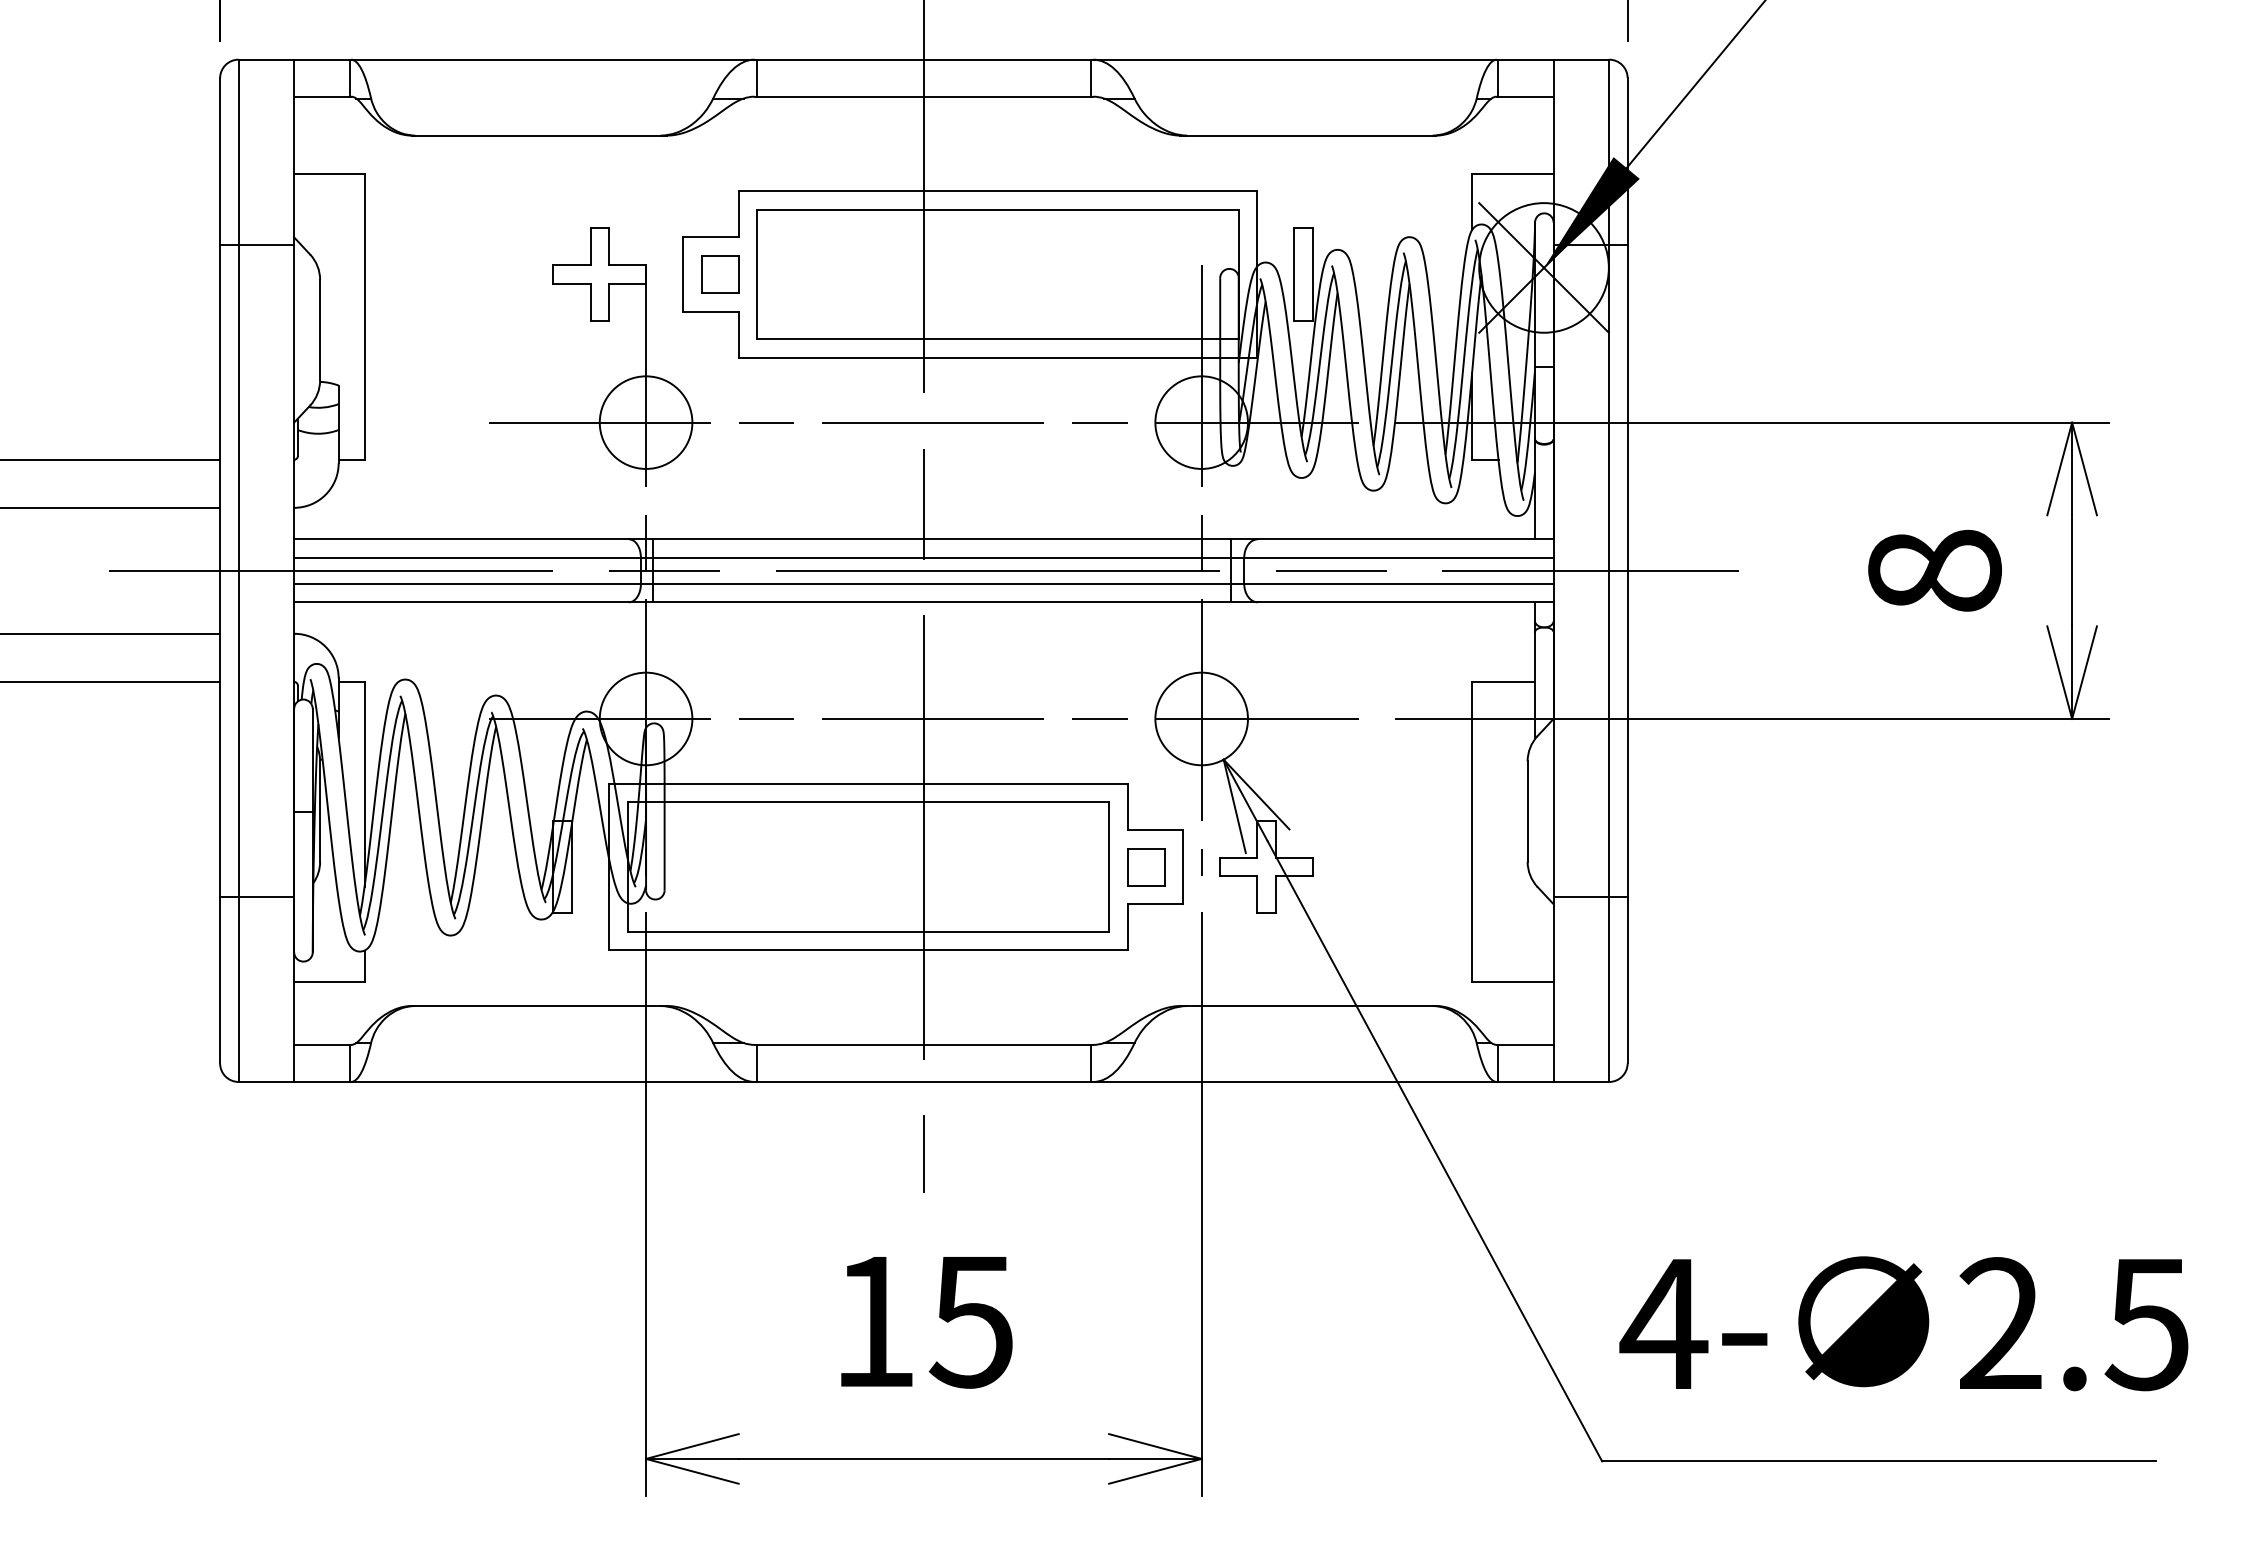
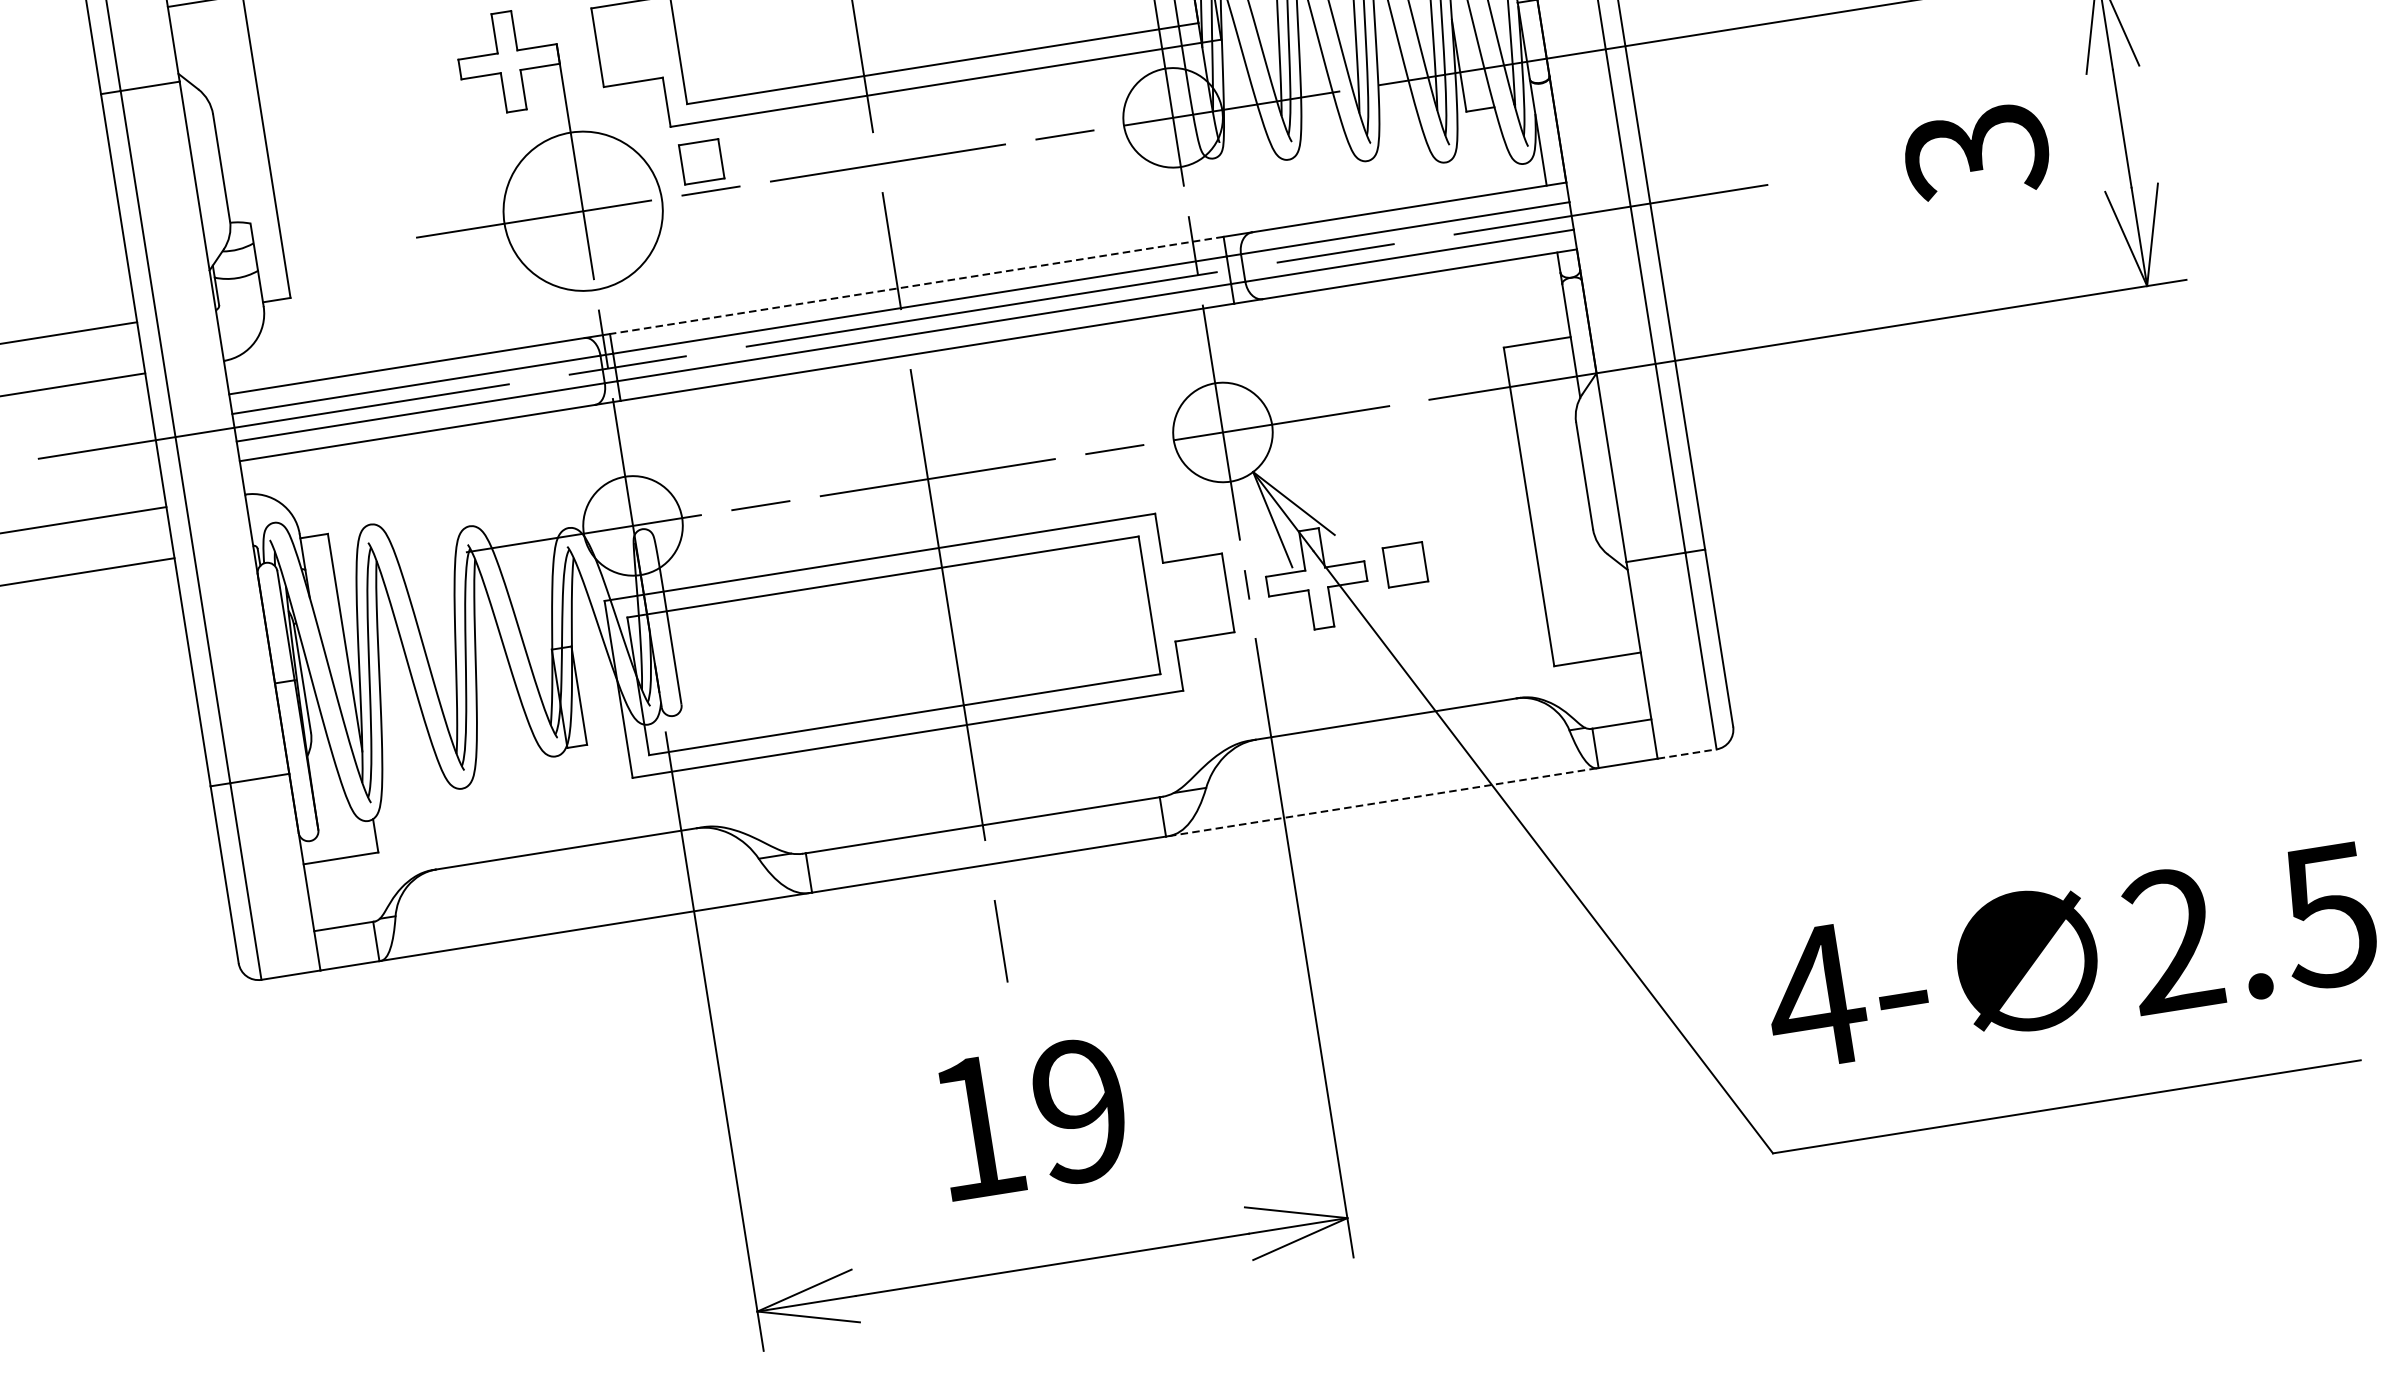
part: (720, 274) -> (702, 161), moved
circle: (645, 422) -> (582, 211), size x1.6
line: (941, 539) -> (916, 285), solid -> dashed
text: (1934, 571) -> (1976, 152), 8 -> 3
part: (1146, 867) -> (1405, 565), moved
line: (1294, 1081) -> (1382, 801), solid -> dashed
line: (1581, 1081) -> (1687, 753), solid -> dashed
text: (970, 1321) -> (1078, 1111), 15 -> 19

